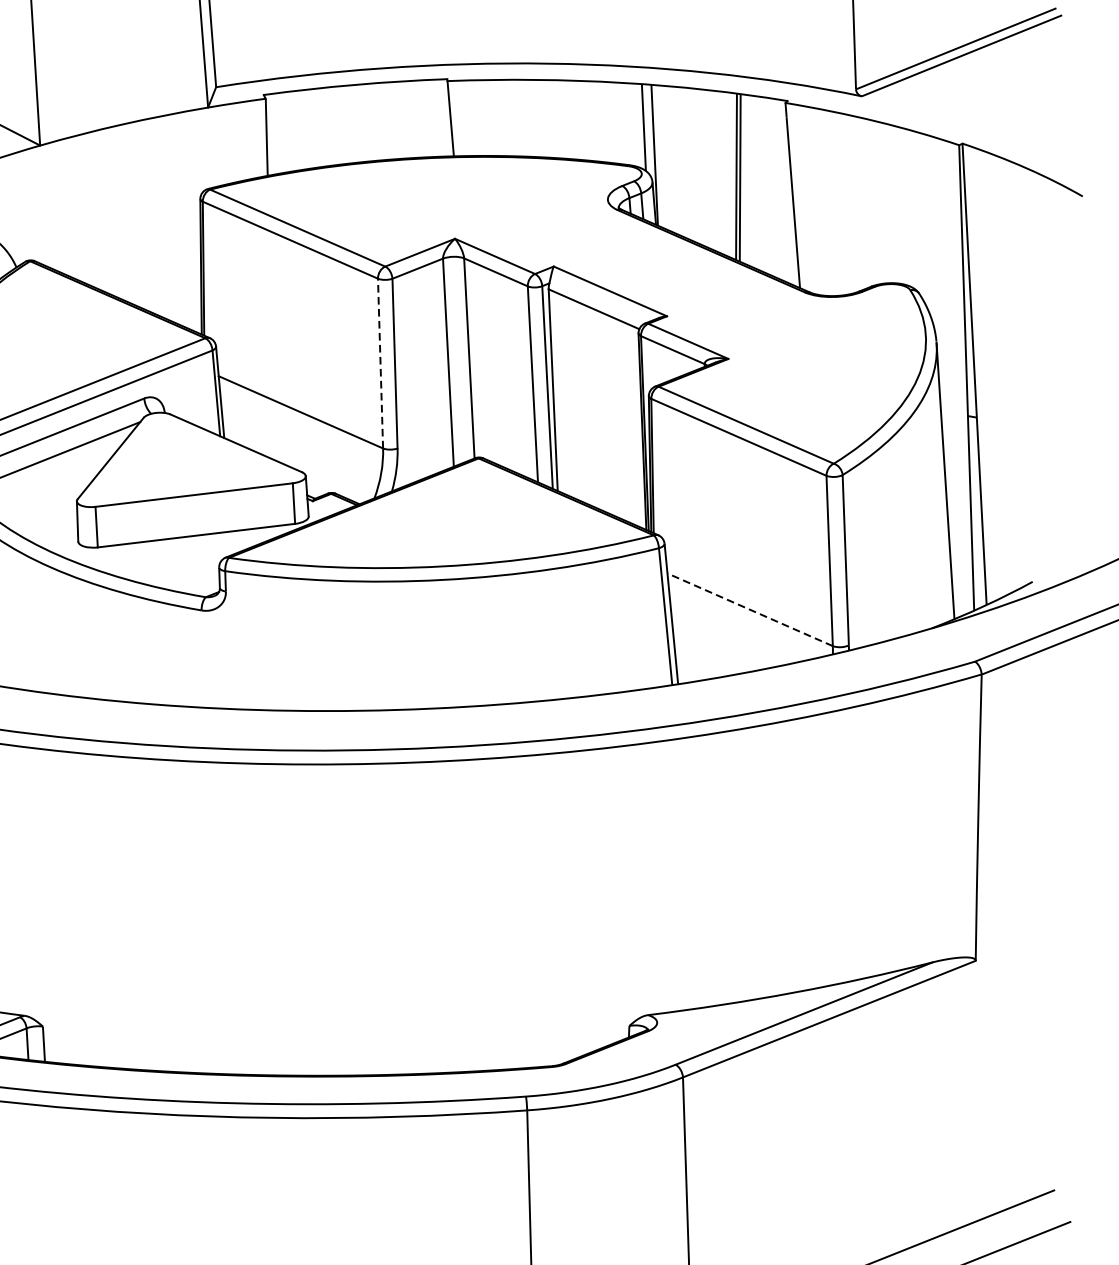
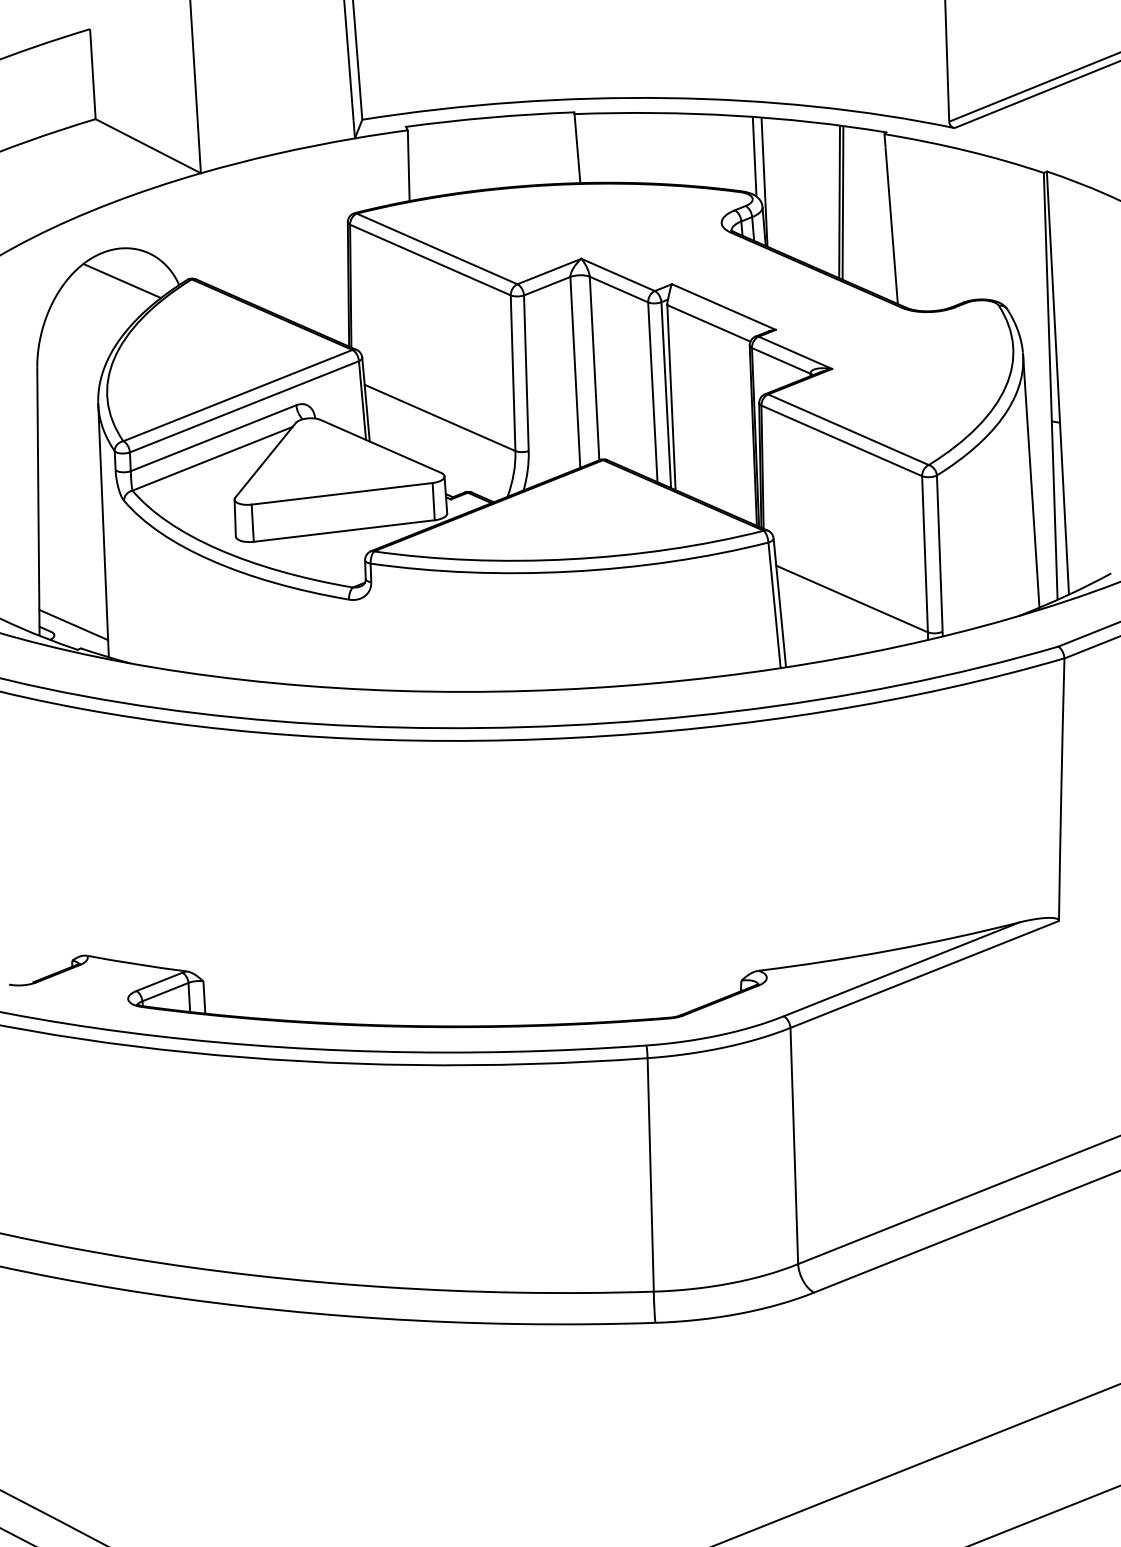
line: (380, 363) -> (513, 373), dashed -> solid
line: (750, 610) -> (852, 599), dashed -> solid

